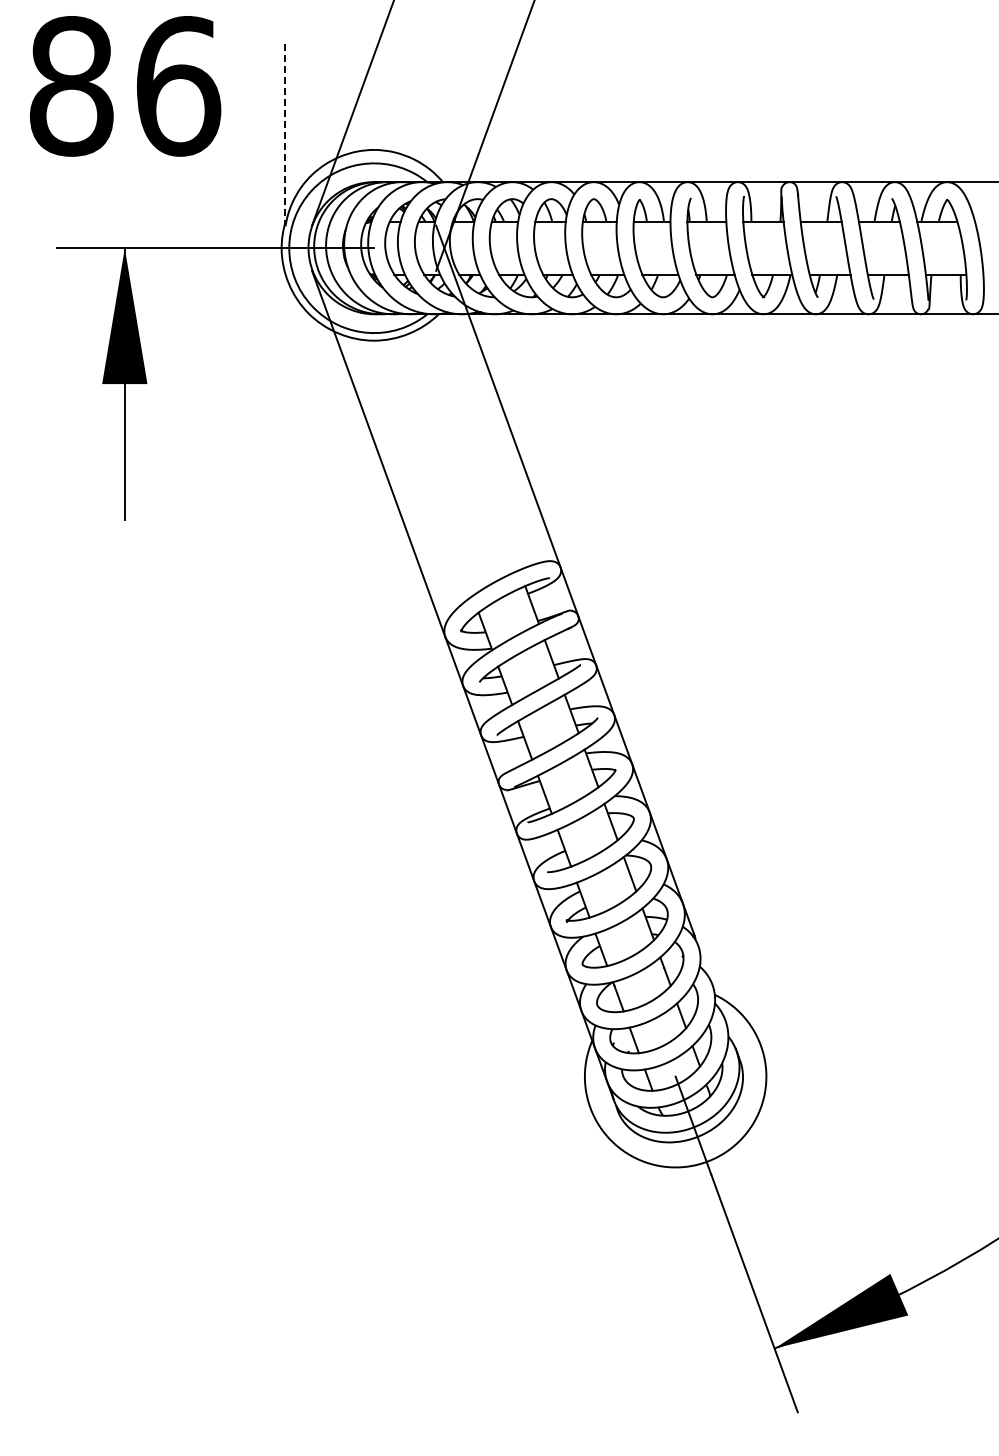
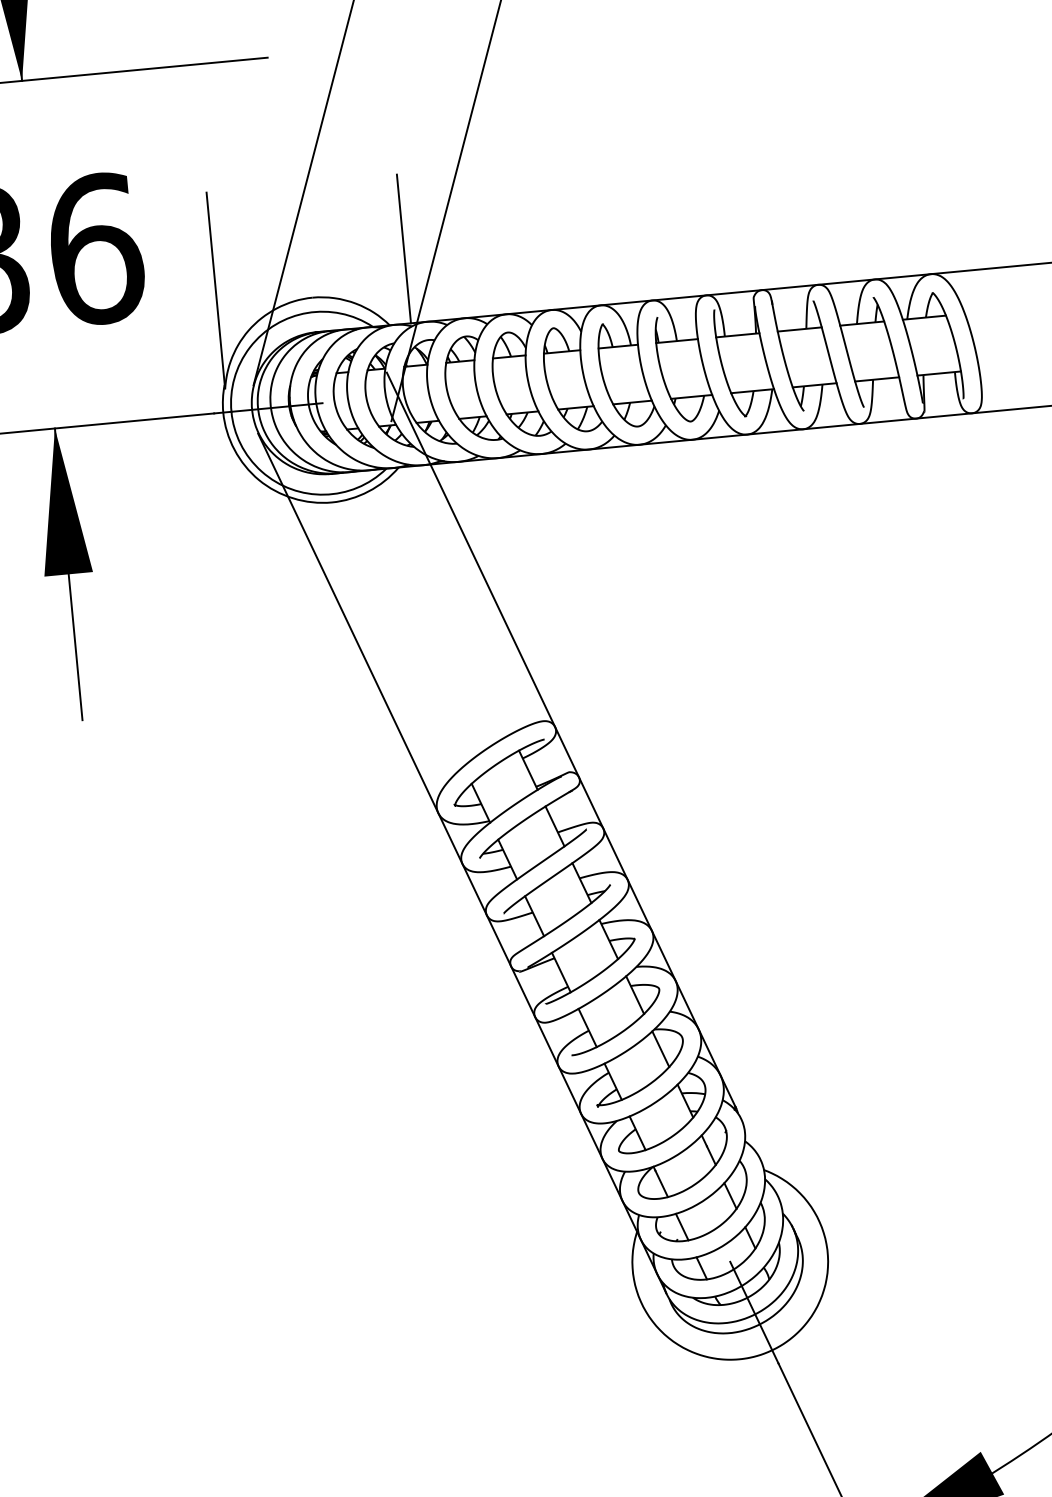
line: (462, 112) -> (403, 248), added
line: (285, 135) -> (215, 291), dashed -> solid

